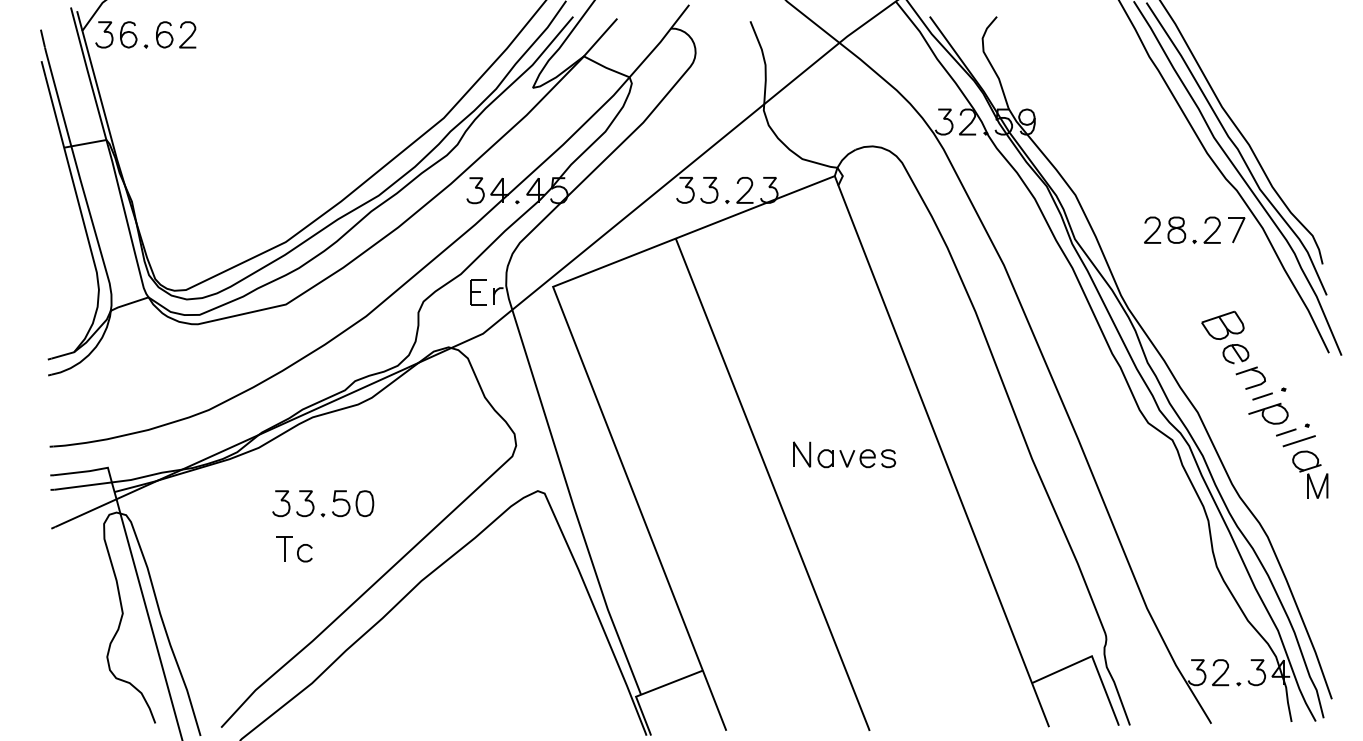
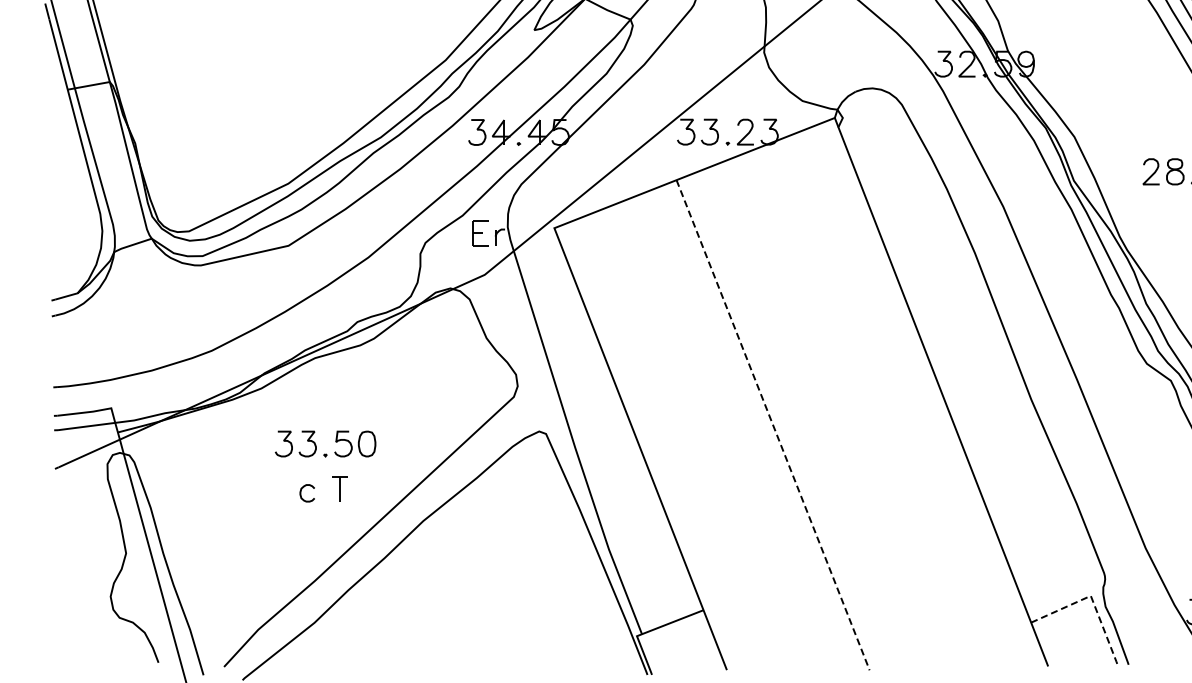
part: (844, 454) -> (844, 395), removed
line: (773, 486) -> (773, 426), solid -> dashed
part: (284, 548) -> (339, 488), moved
line: (1093, 660) -> (1092, 600), solid -> dashed

